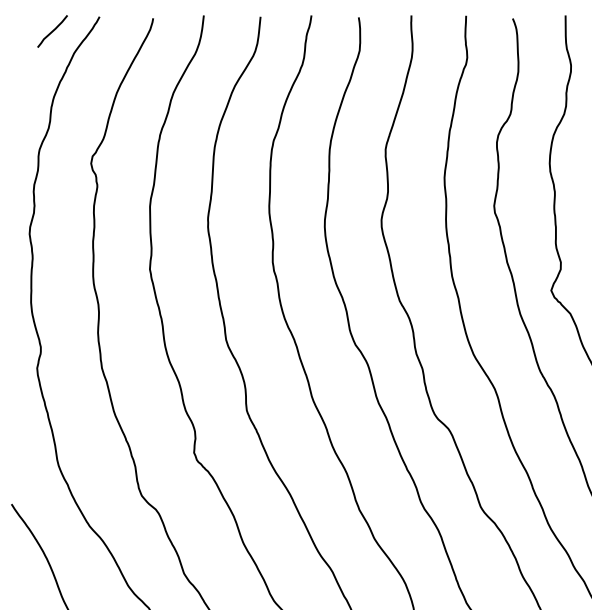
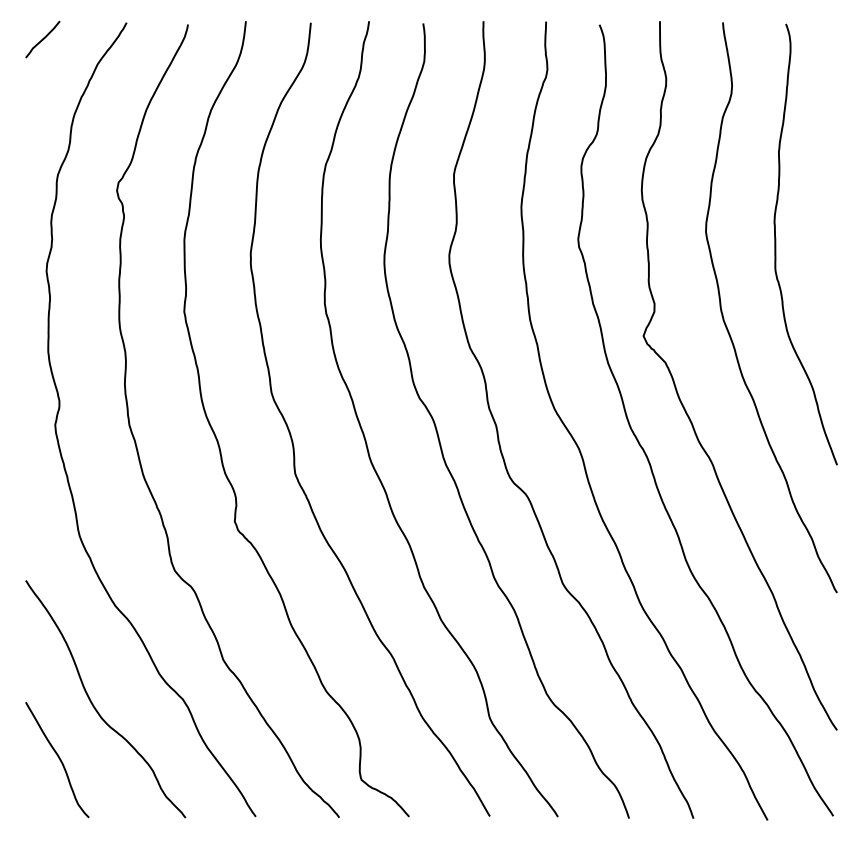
line: (52, 31) -> (42, 39), moved

